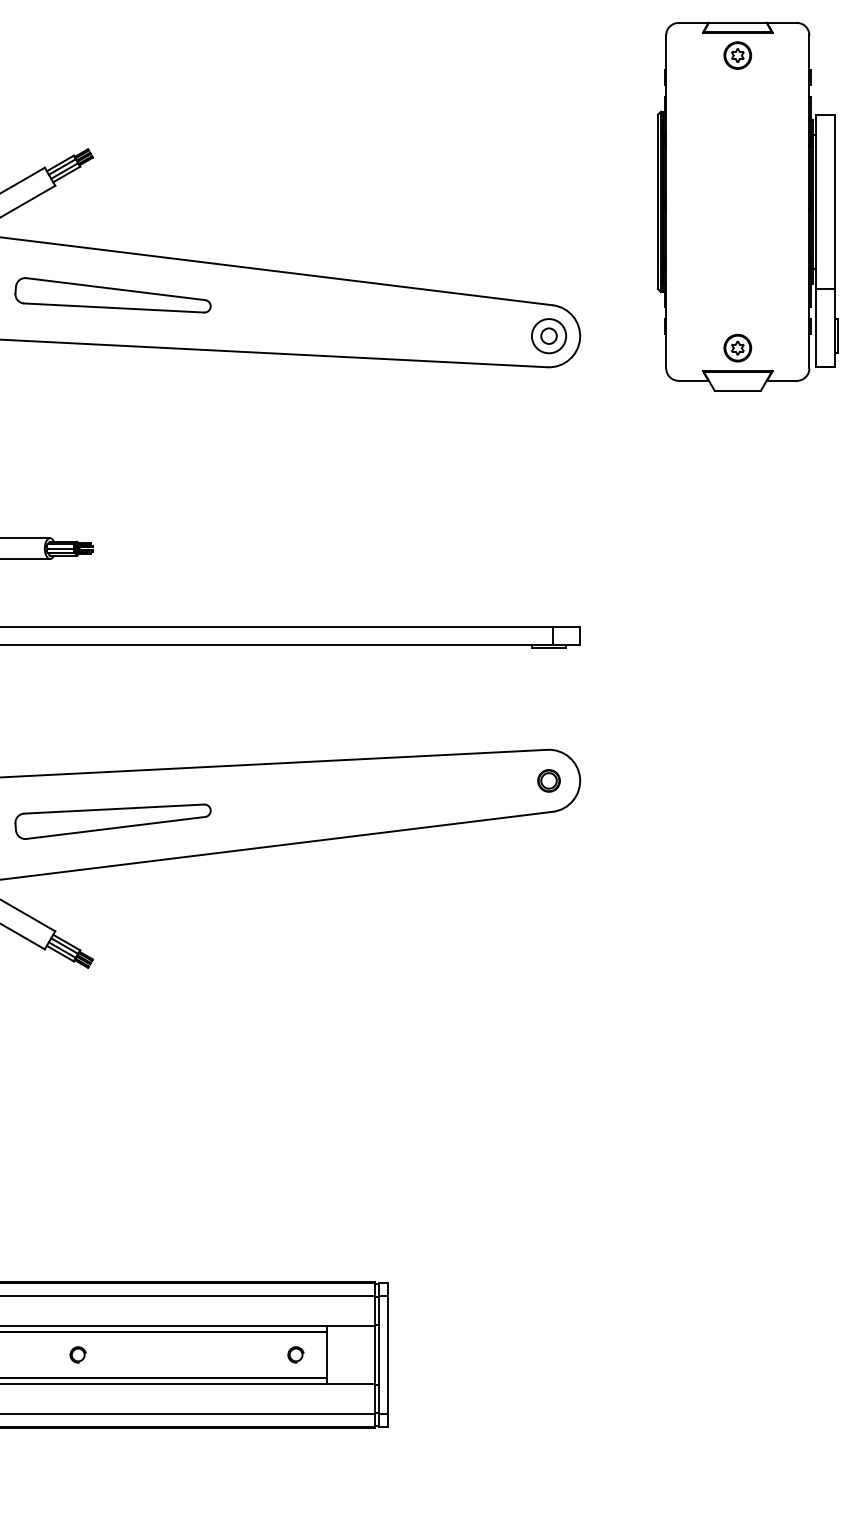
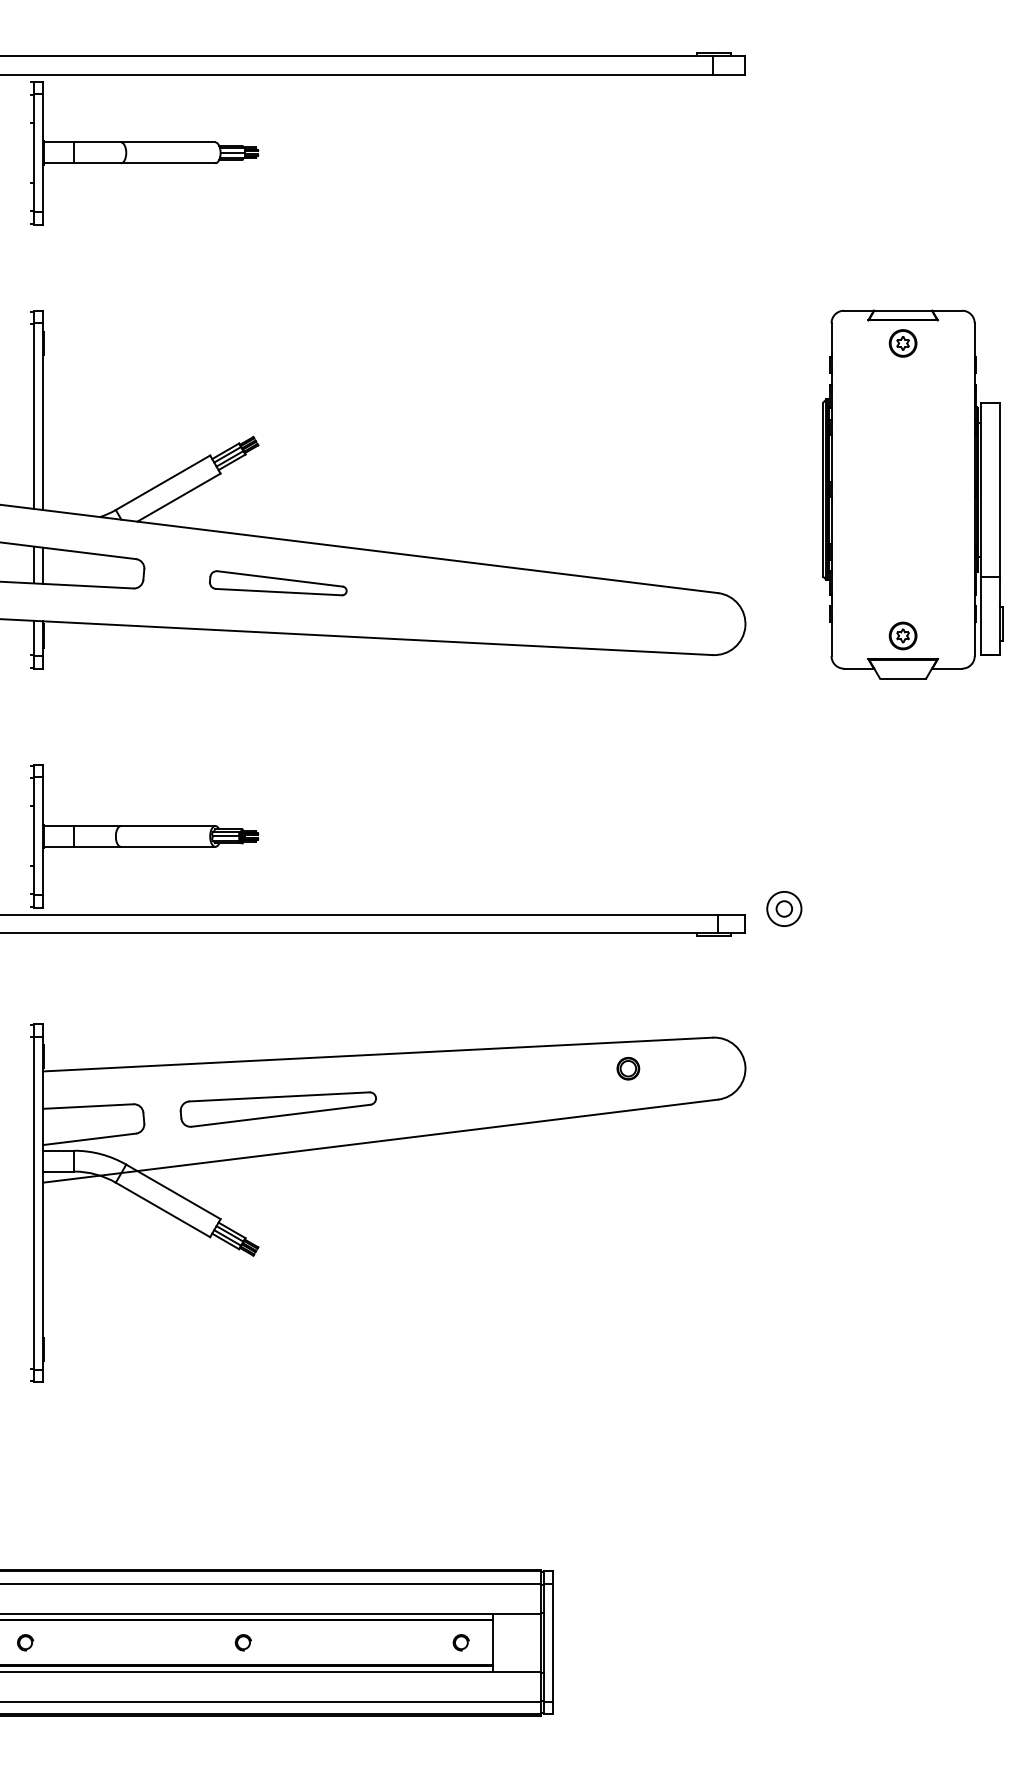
part: (112, 295) -> (277, 583), size x0.7
part: (549, 335) -> (784, 908), moved
part: (549, 780) -> (628, 1068), moved

